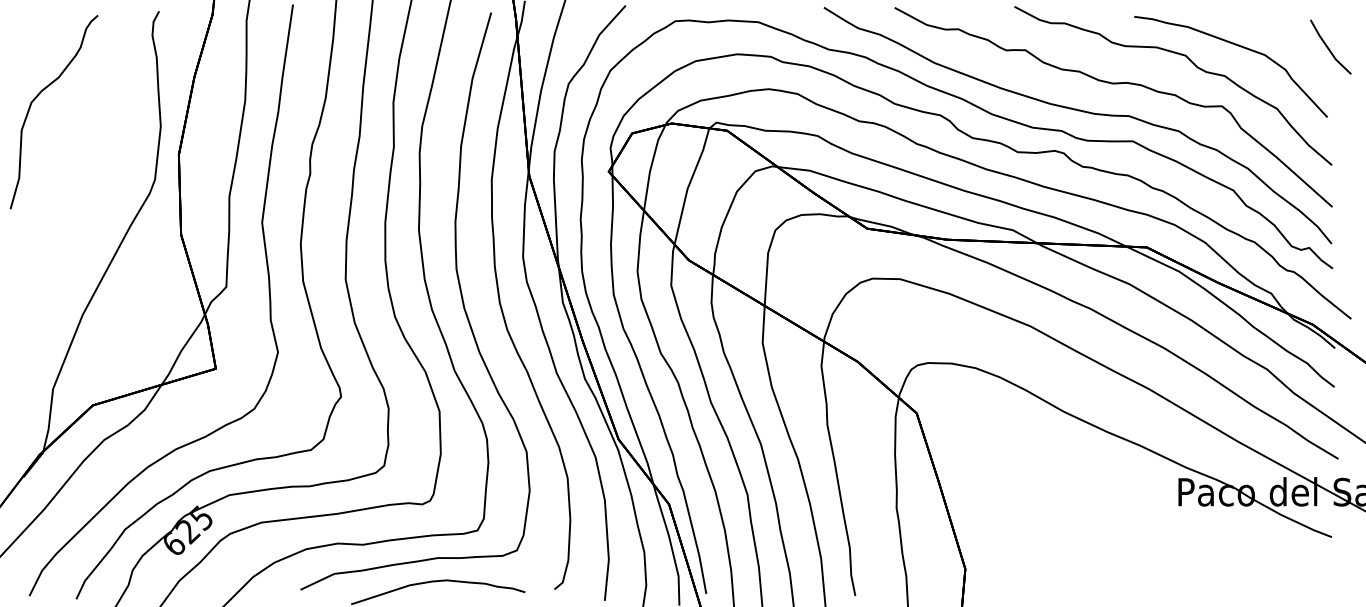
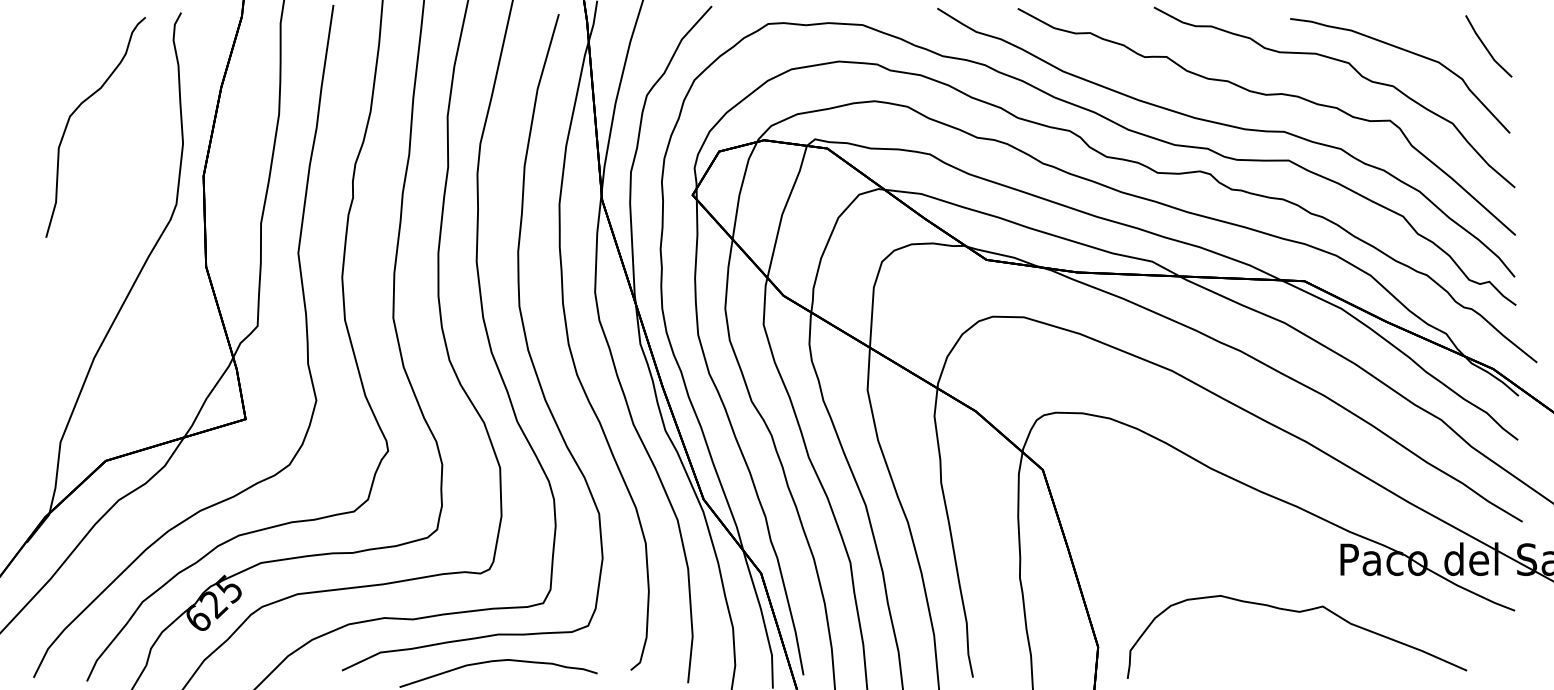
line: (1328, 47) -> (1486, 46), moved
curve: (38, 96) -> (77, 109), moved
curve: (1139, 538) -> (1296, 612), added

